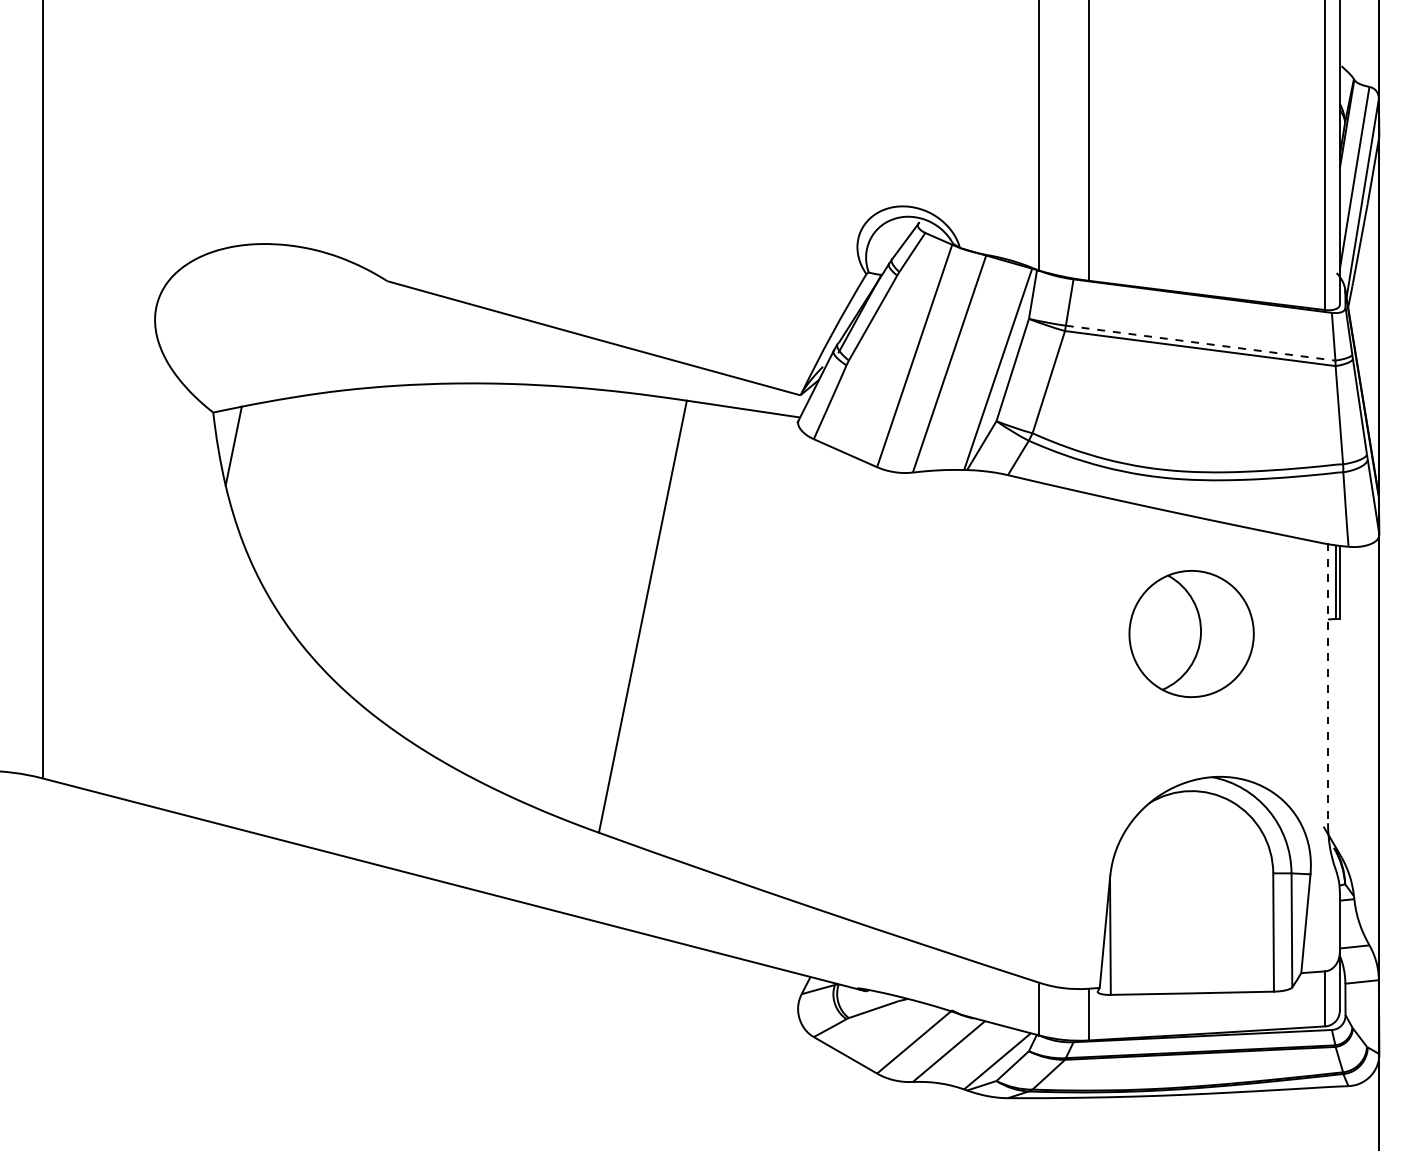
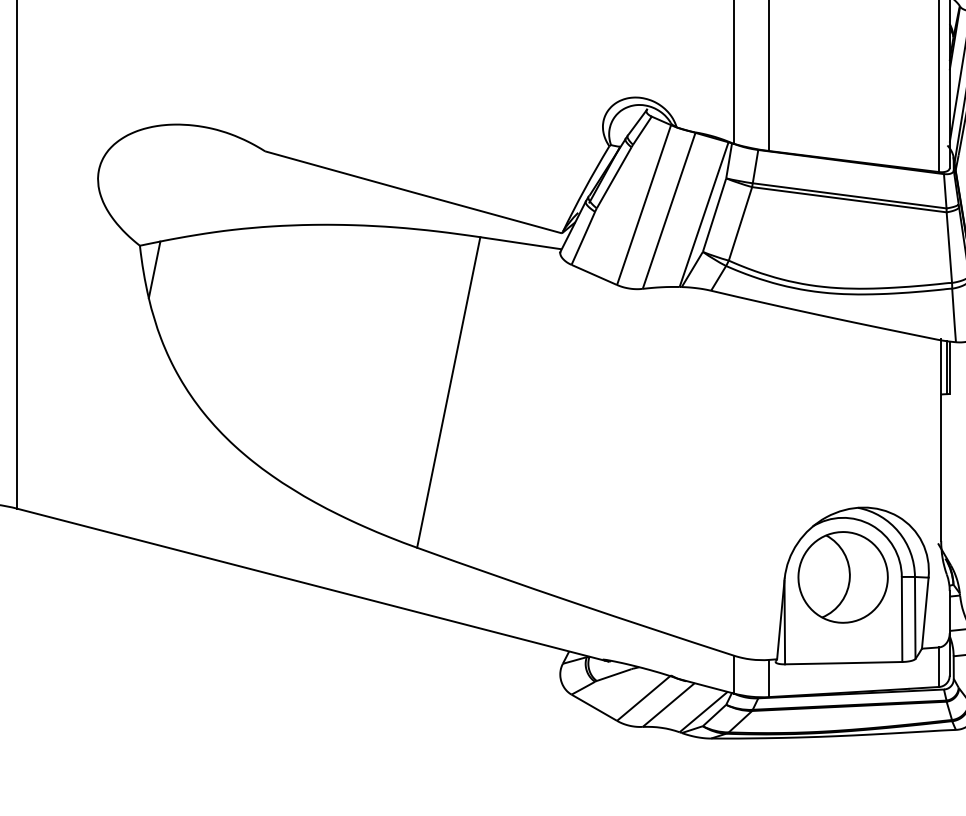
line: (1200, 343) -> (849, 196), dashed -> solid
part: (1191, 634) -> (843, 577), moved
line: (1328, 683) -> (941, 440), dashed -> solid

